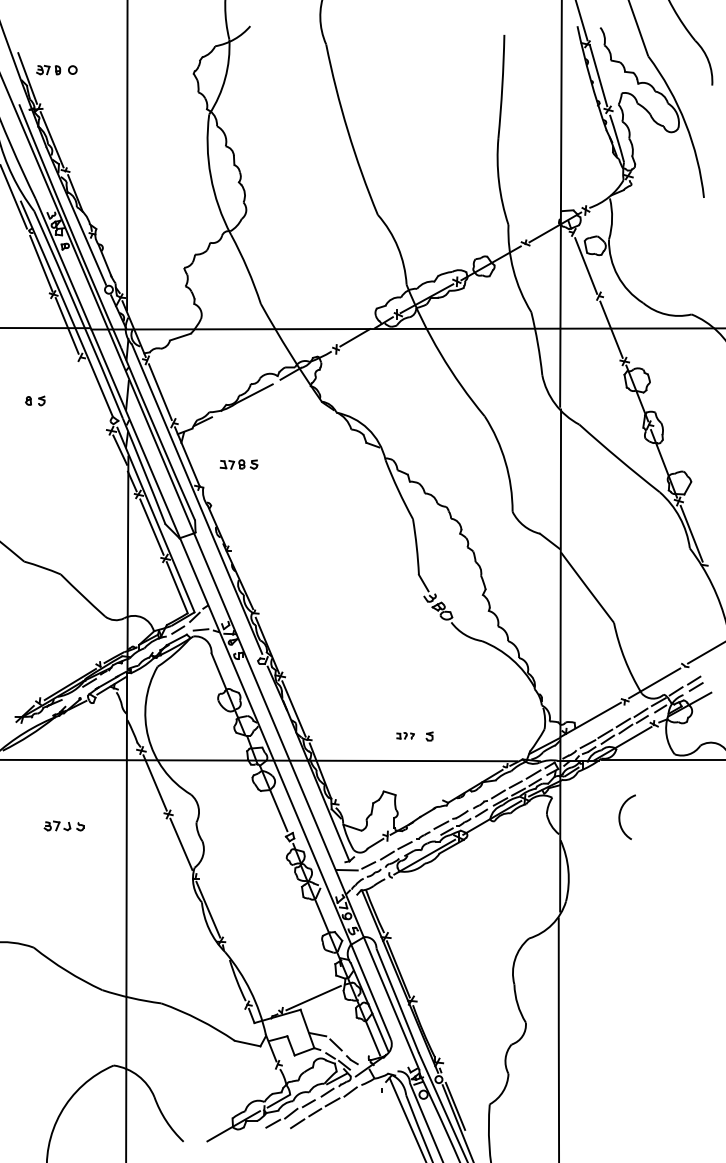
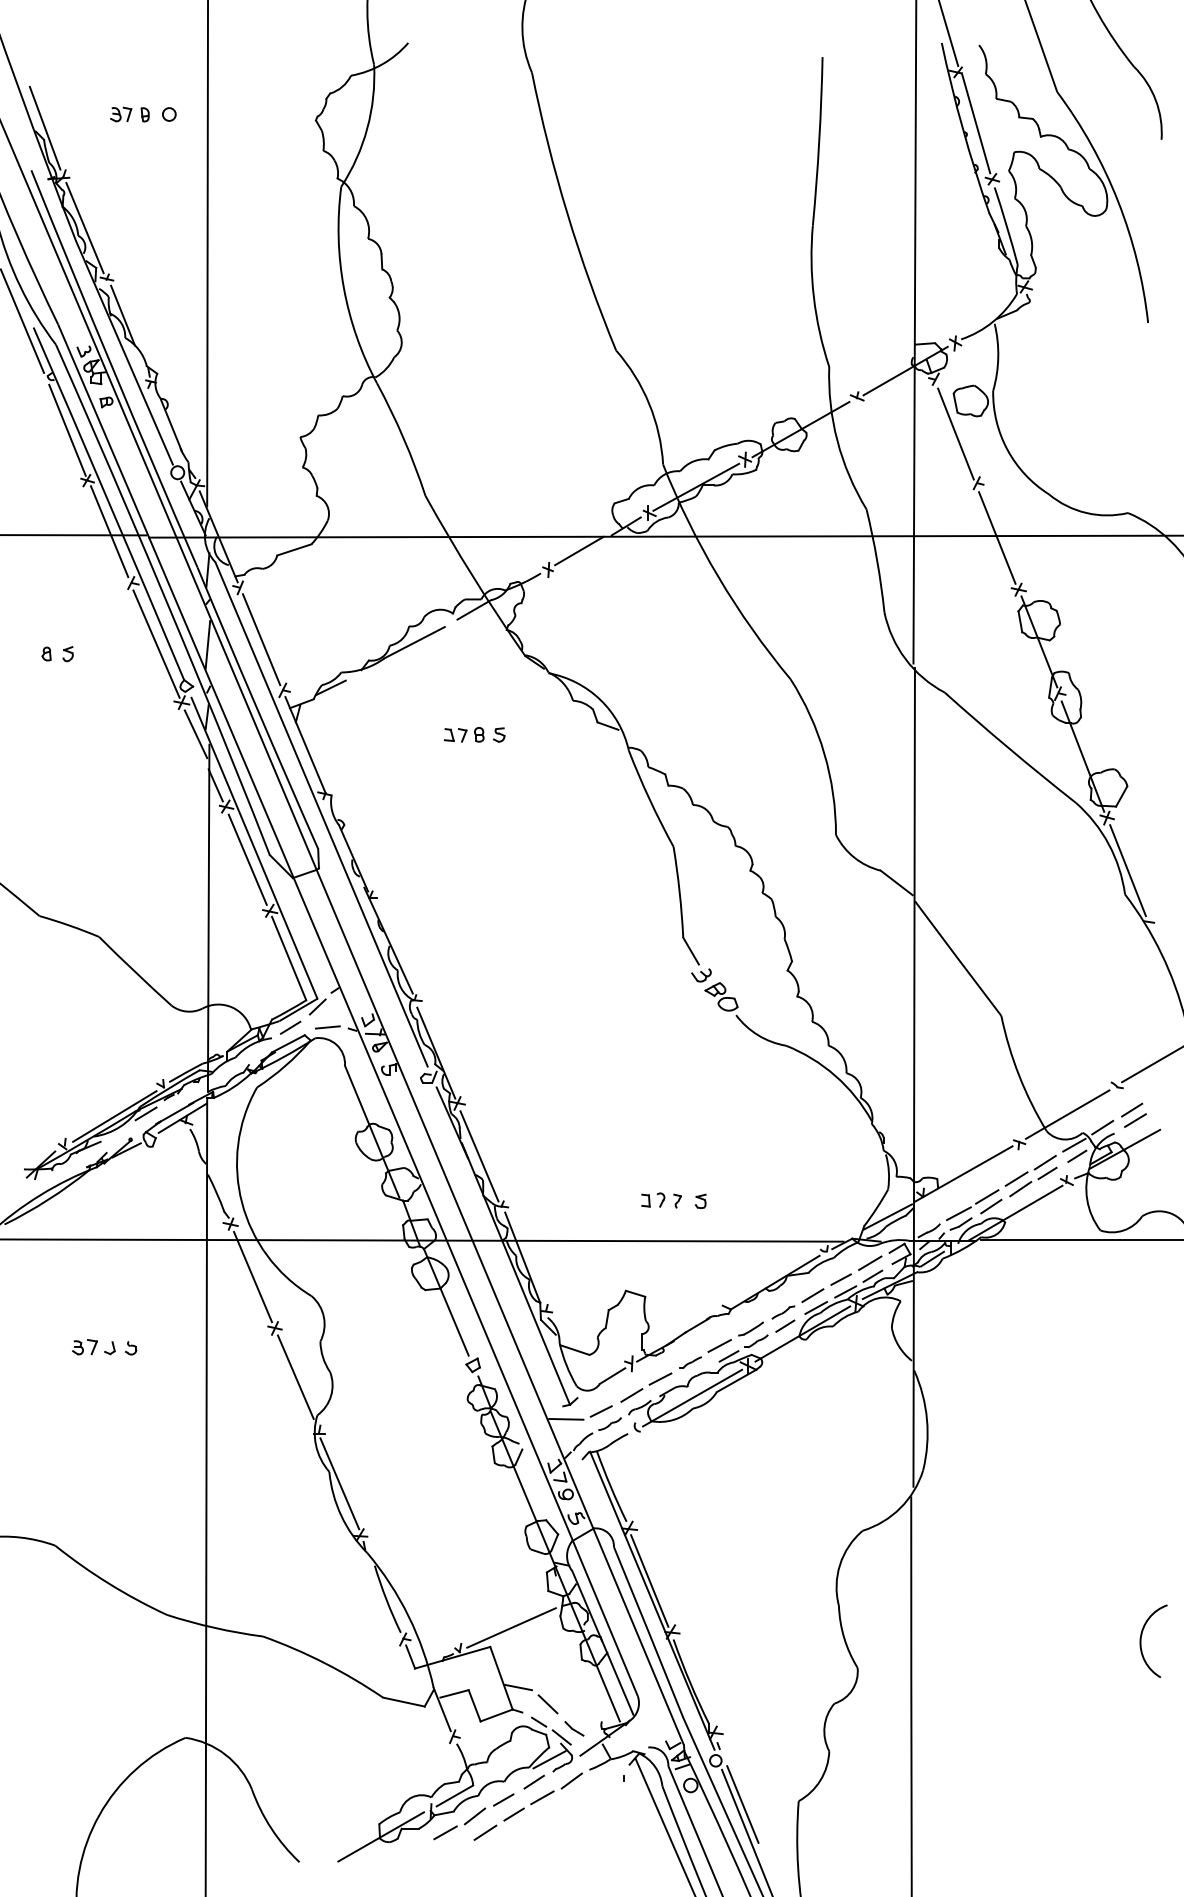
part: (56, 70) -> (142, 115), moved
line: (95, 394) -> (155, 643), added
part: (238, 464) -> (473, 734), moved
part: (405, 735) -> (661, 1199), size x1.43
arc: (620, 816) -> (1142, 1639), moved

